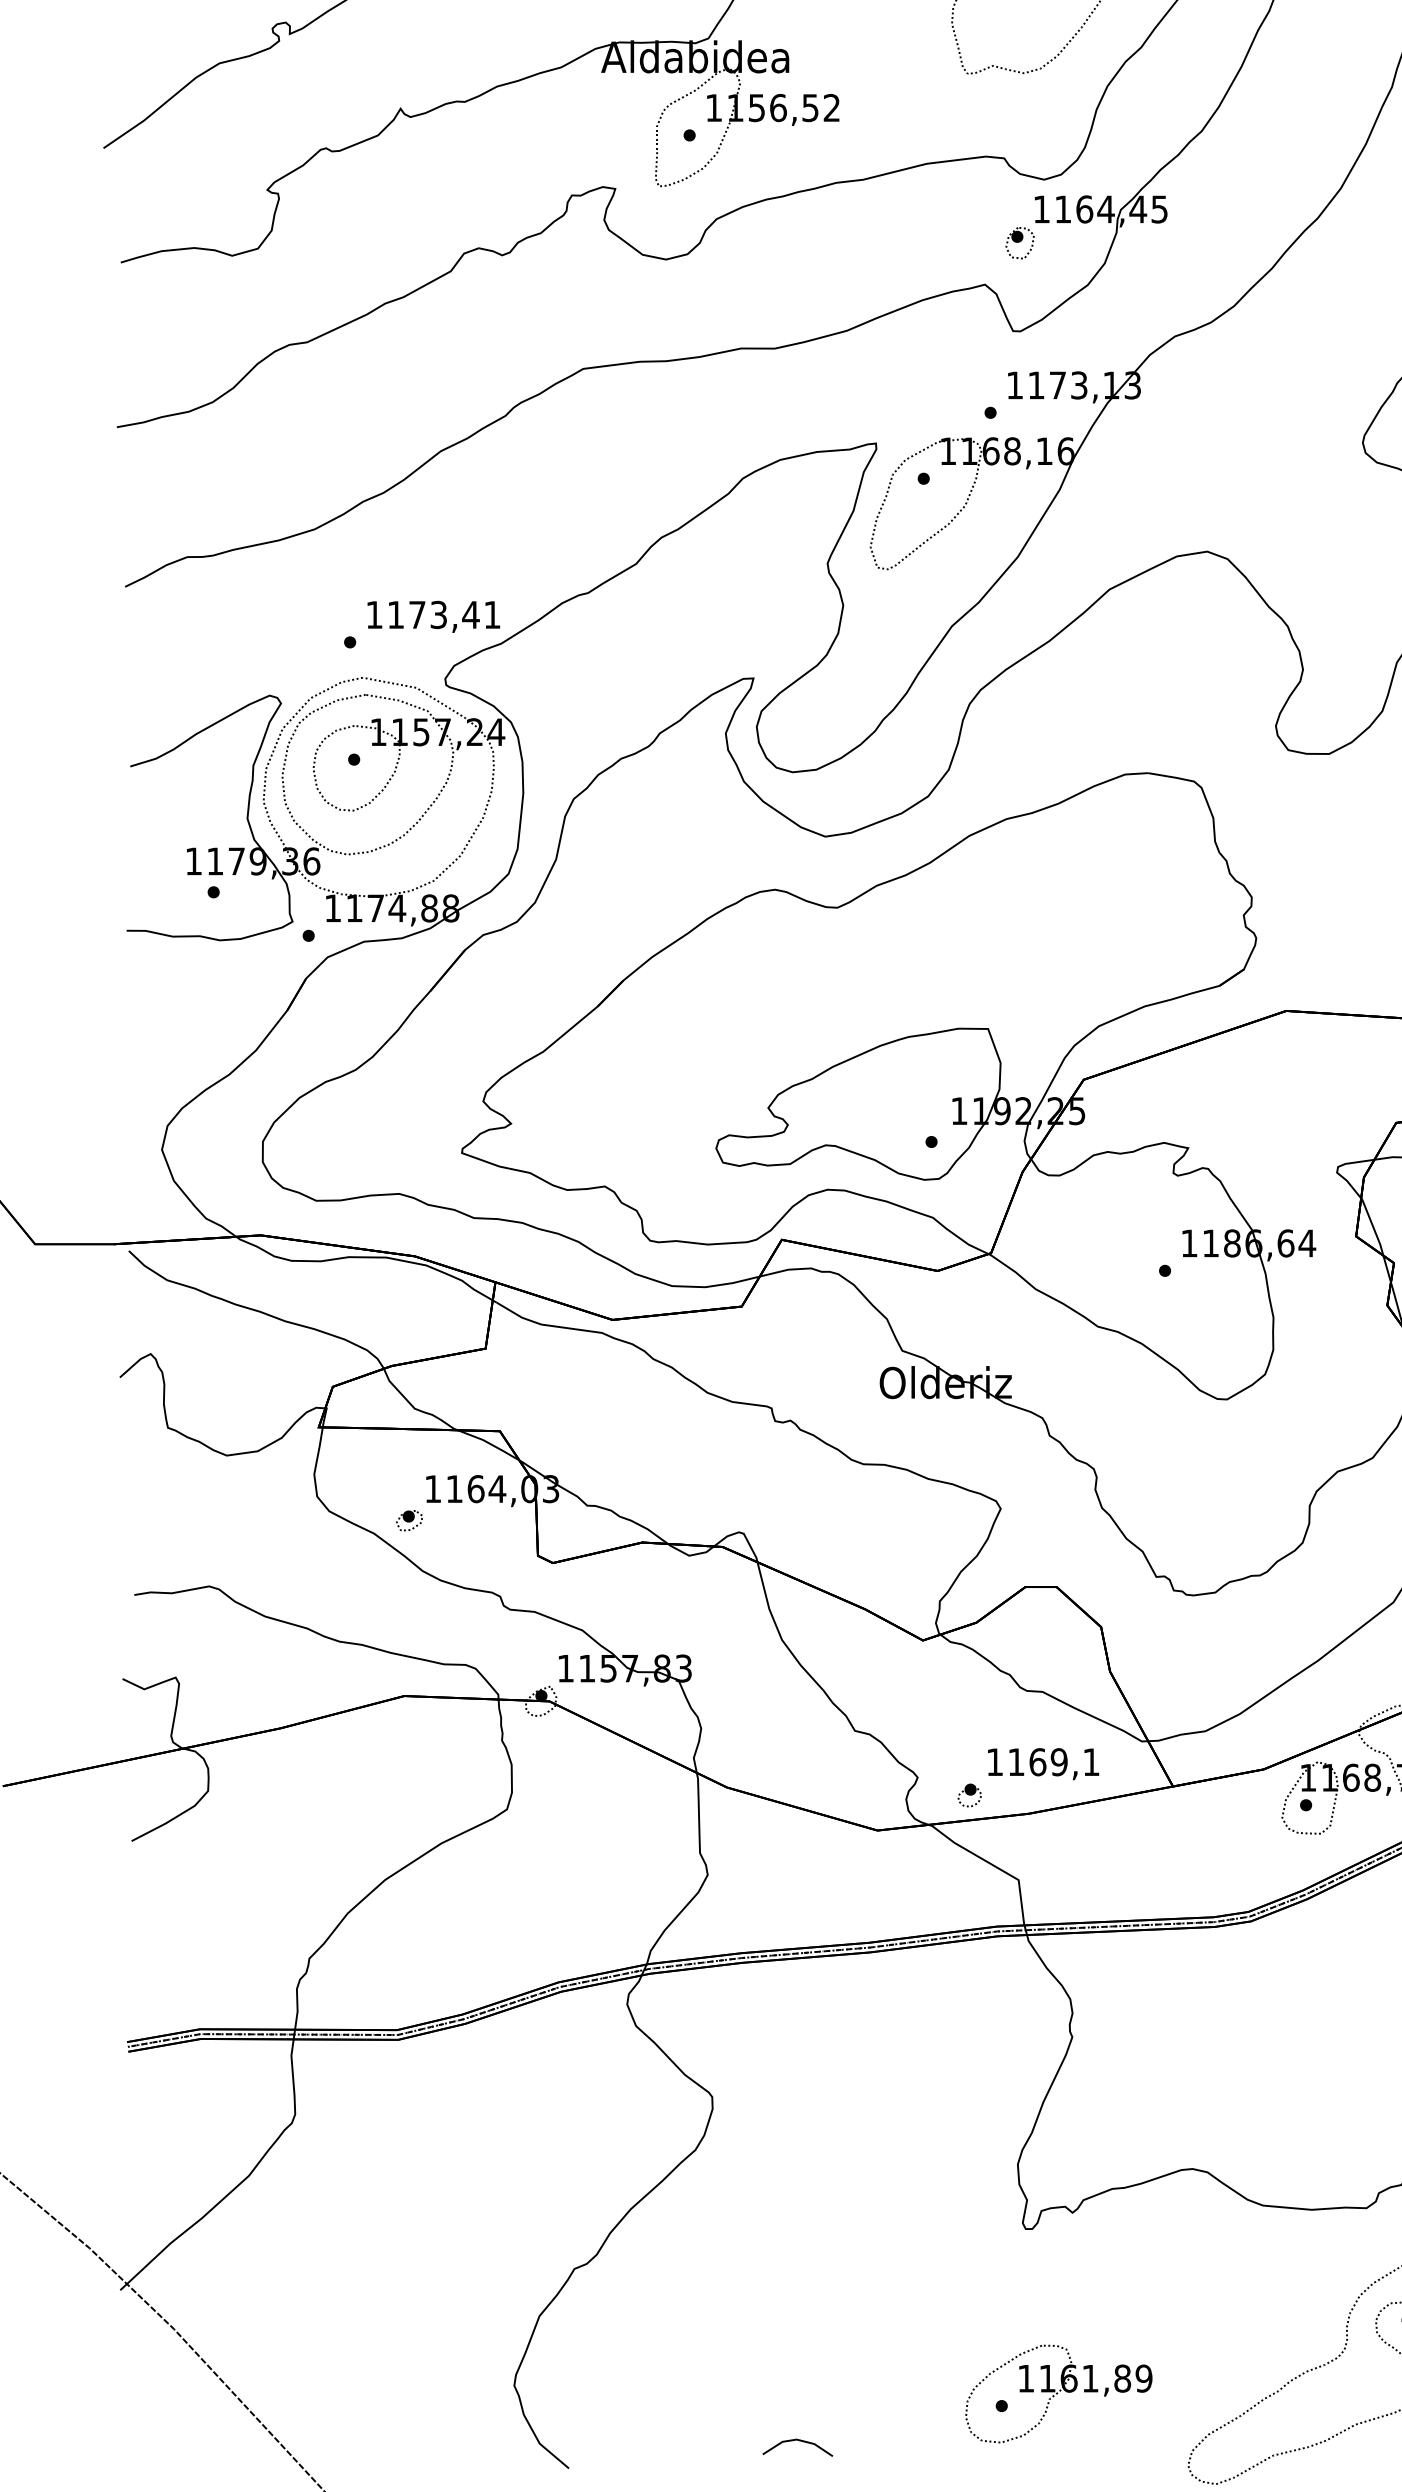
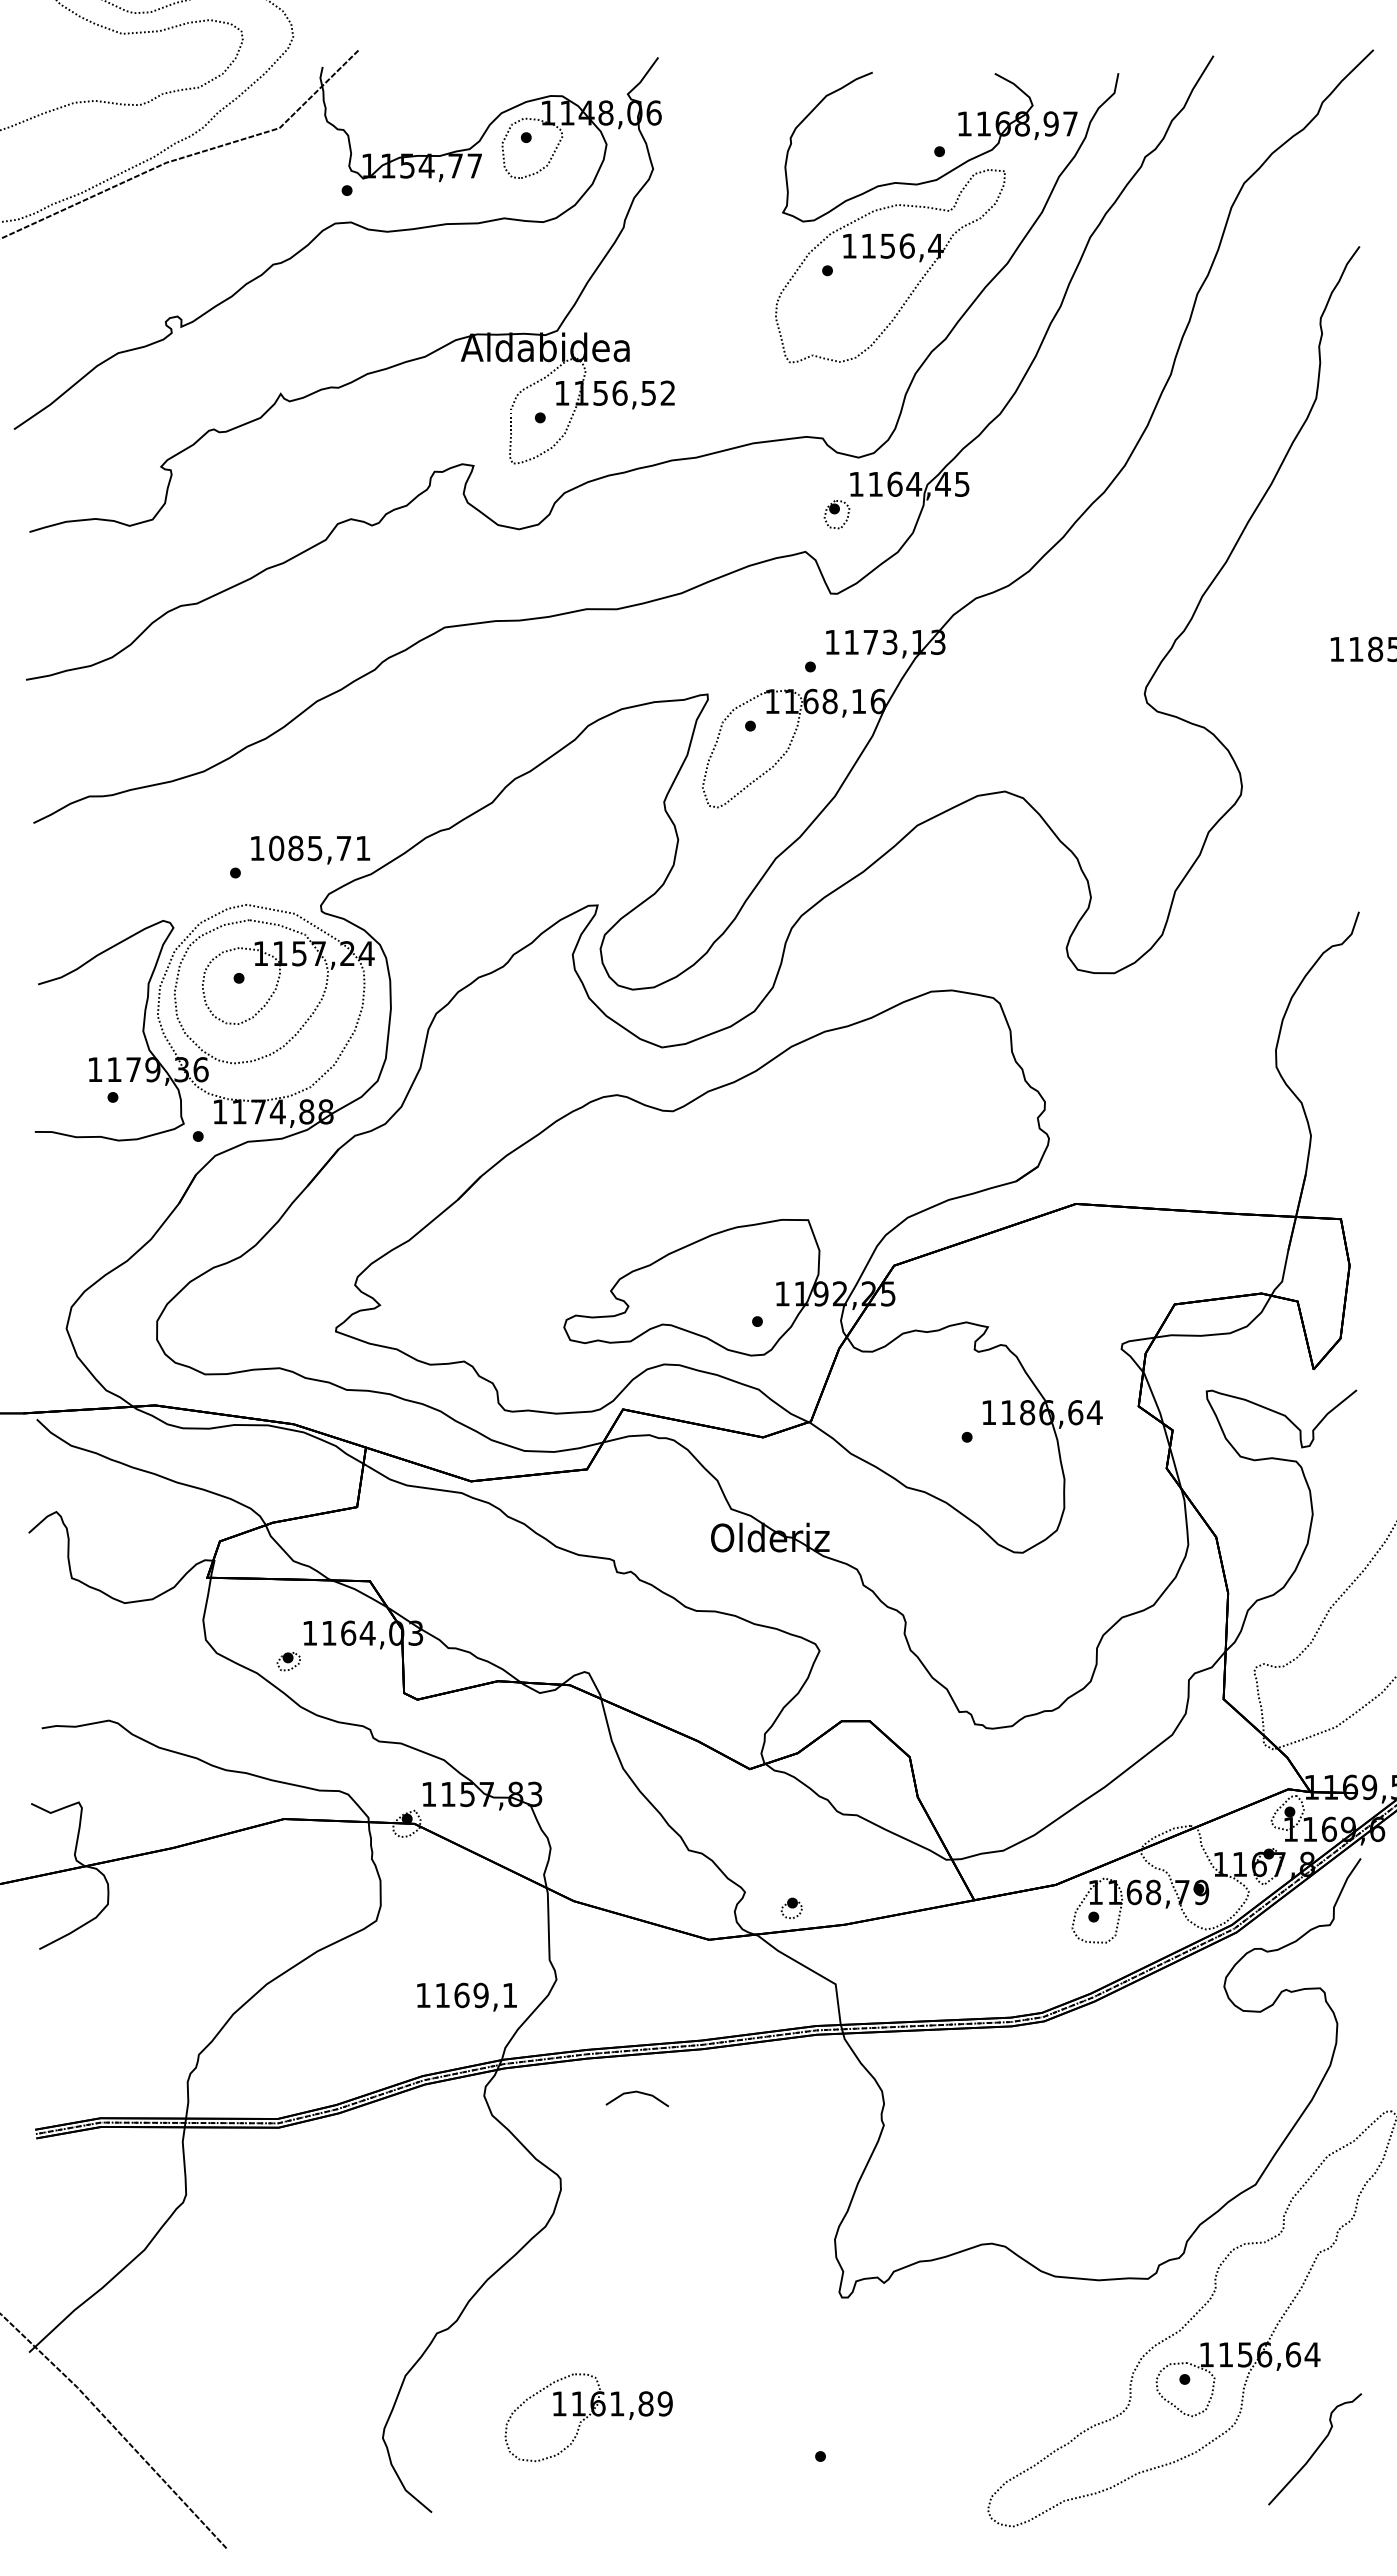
text: (433, 615) -> (310, 848), 1173,41 -> 1085,71
text: (1042, 1763) -> (466, 1996), moved
part: (1058, 2393) -> (588, 2417), moved
line: (799, 2441) -> (638, 2093), moved

